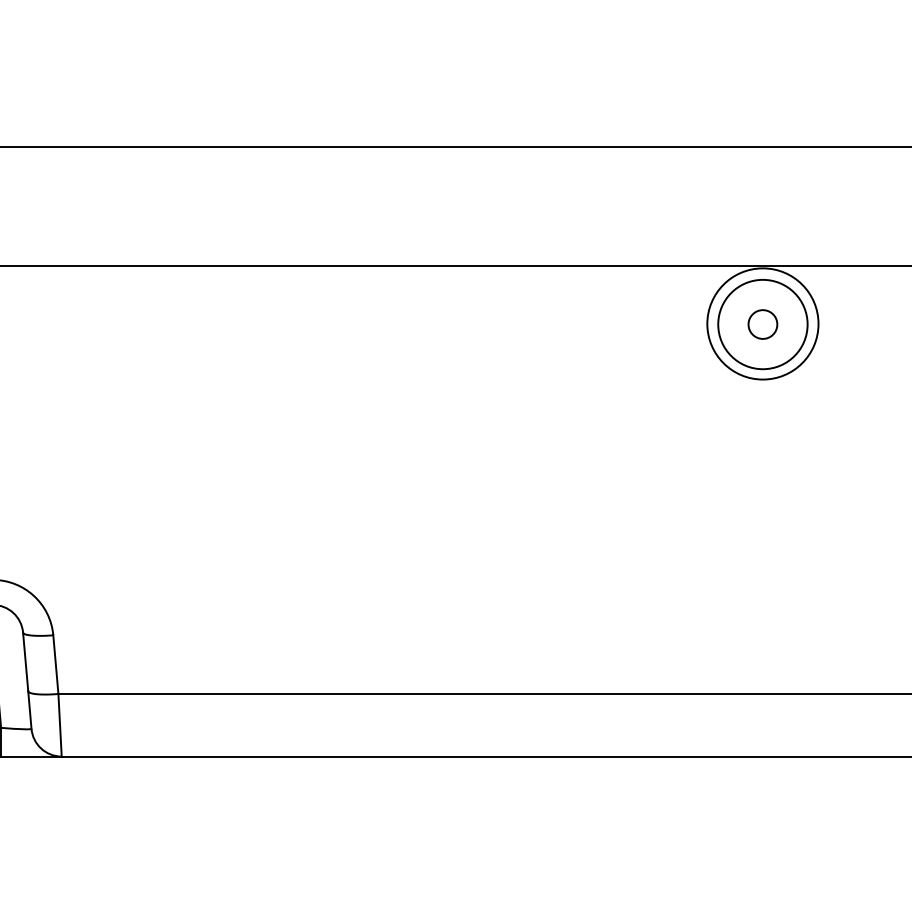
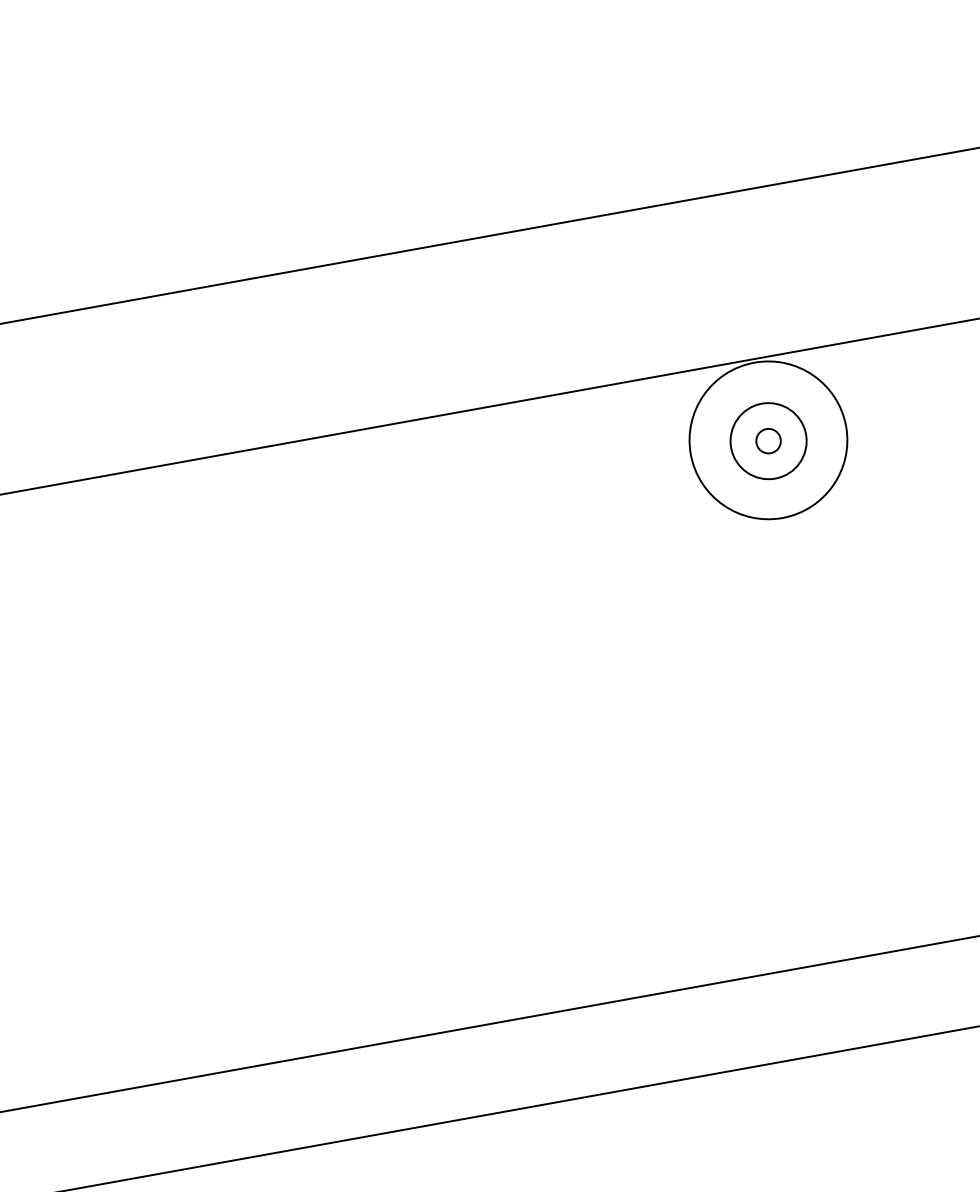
circle: (762, 324) -> (767, 441), size x0.6
circle: (762, 324) -> (767, 441), size x0.6

